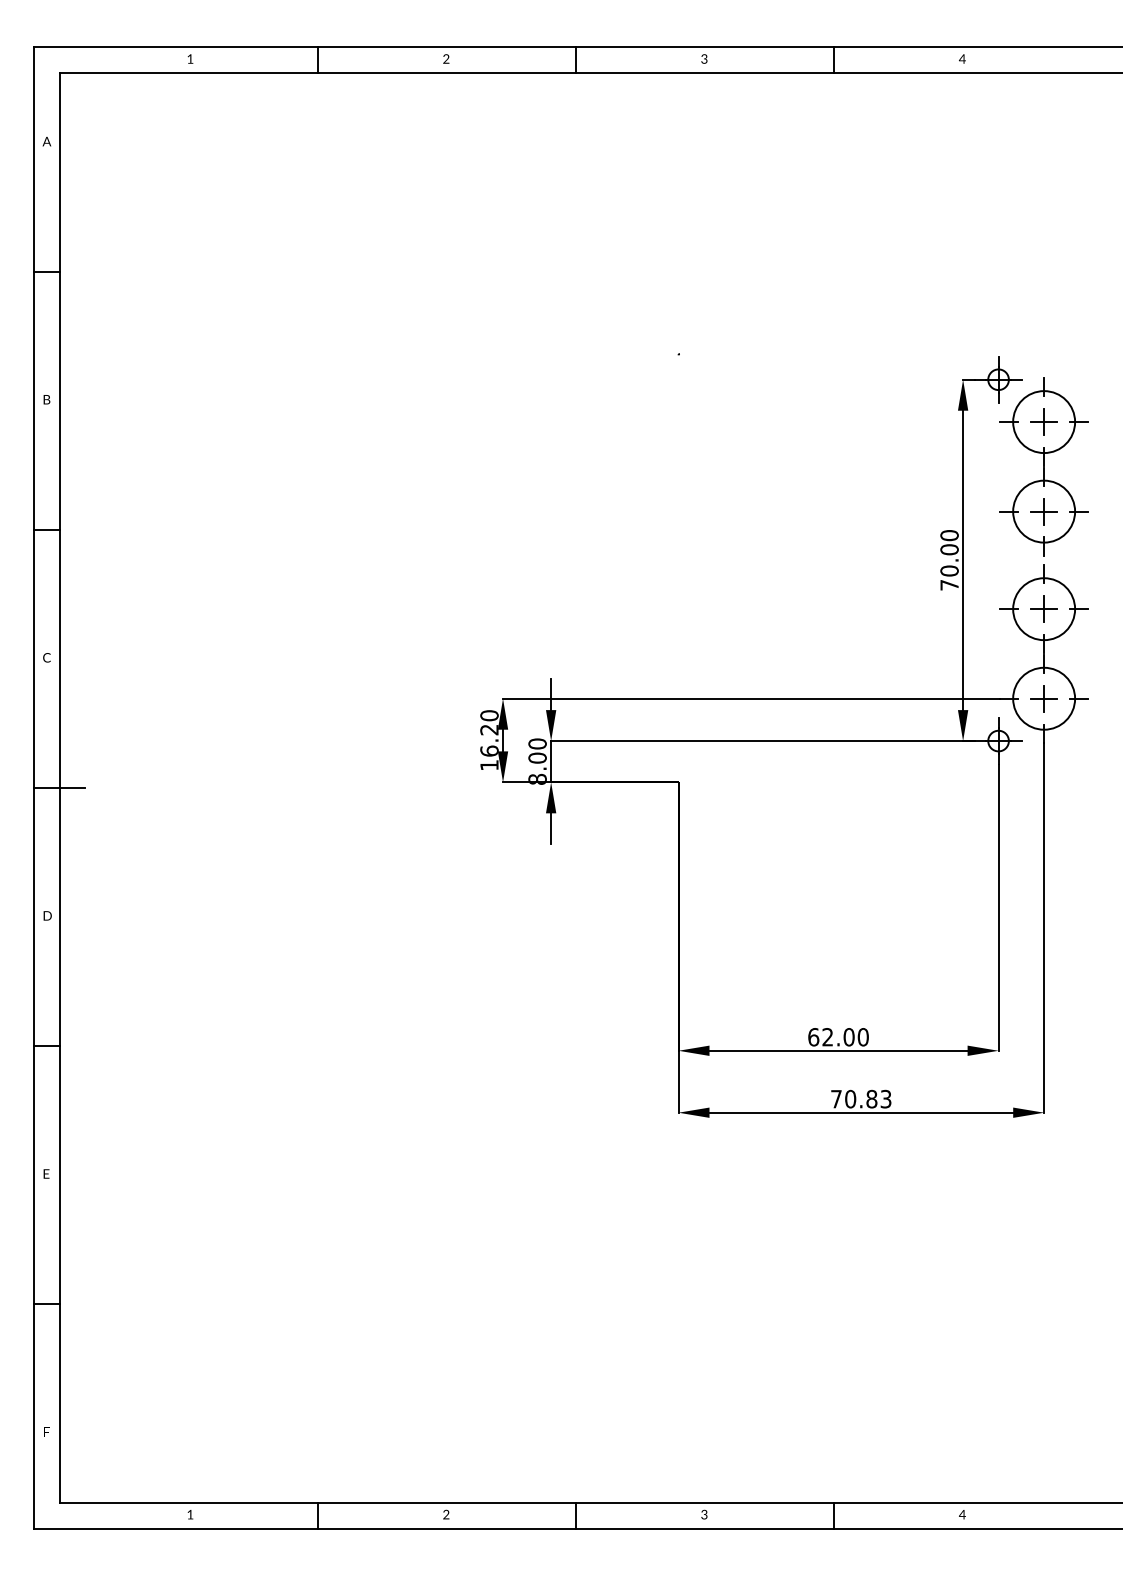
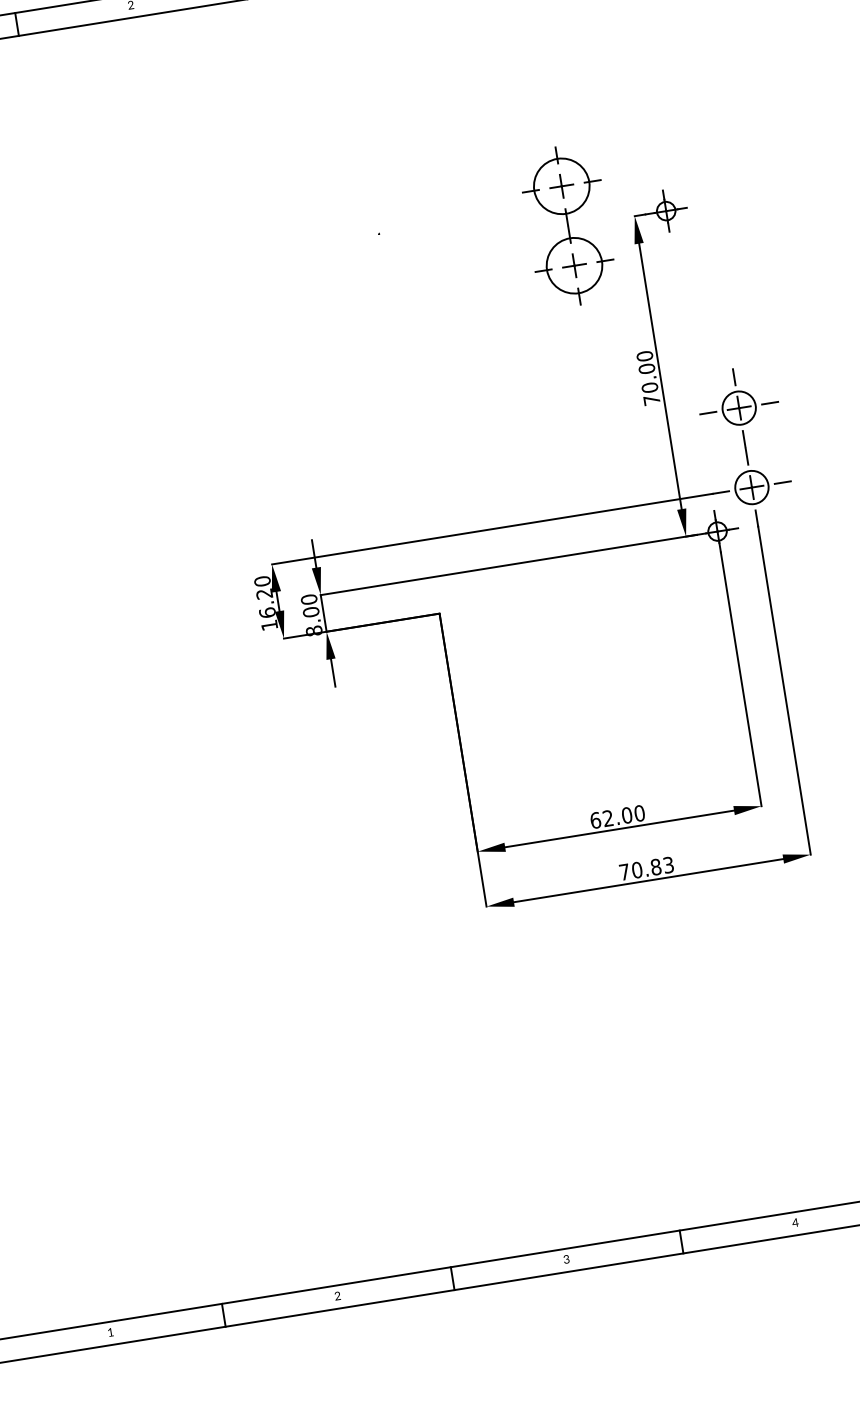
part: (1043, 466) -> (567, 225), moved
circle: (1044, 609) -> (739, 408), size x0.6
circle: (1044, 698) -> (752, 487), size x0.6

